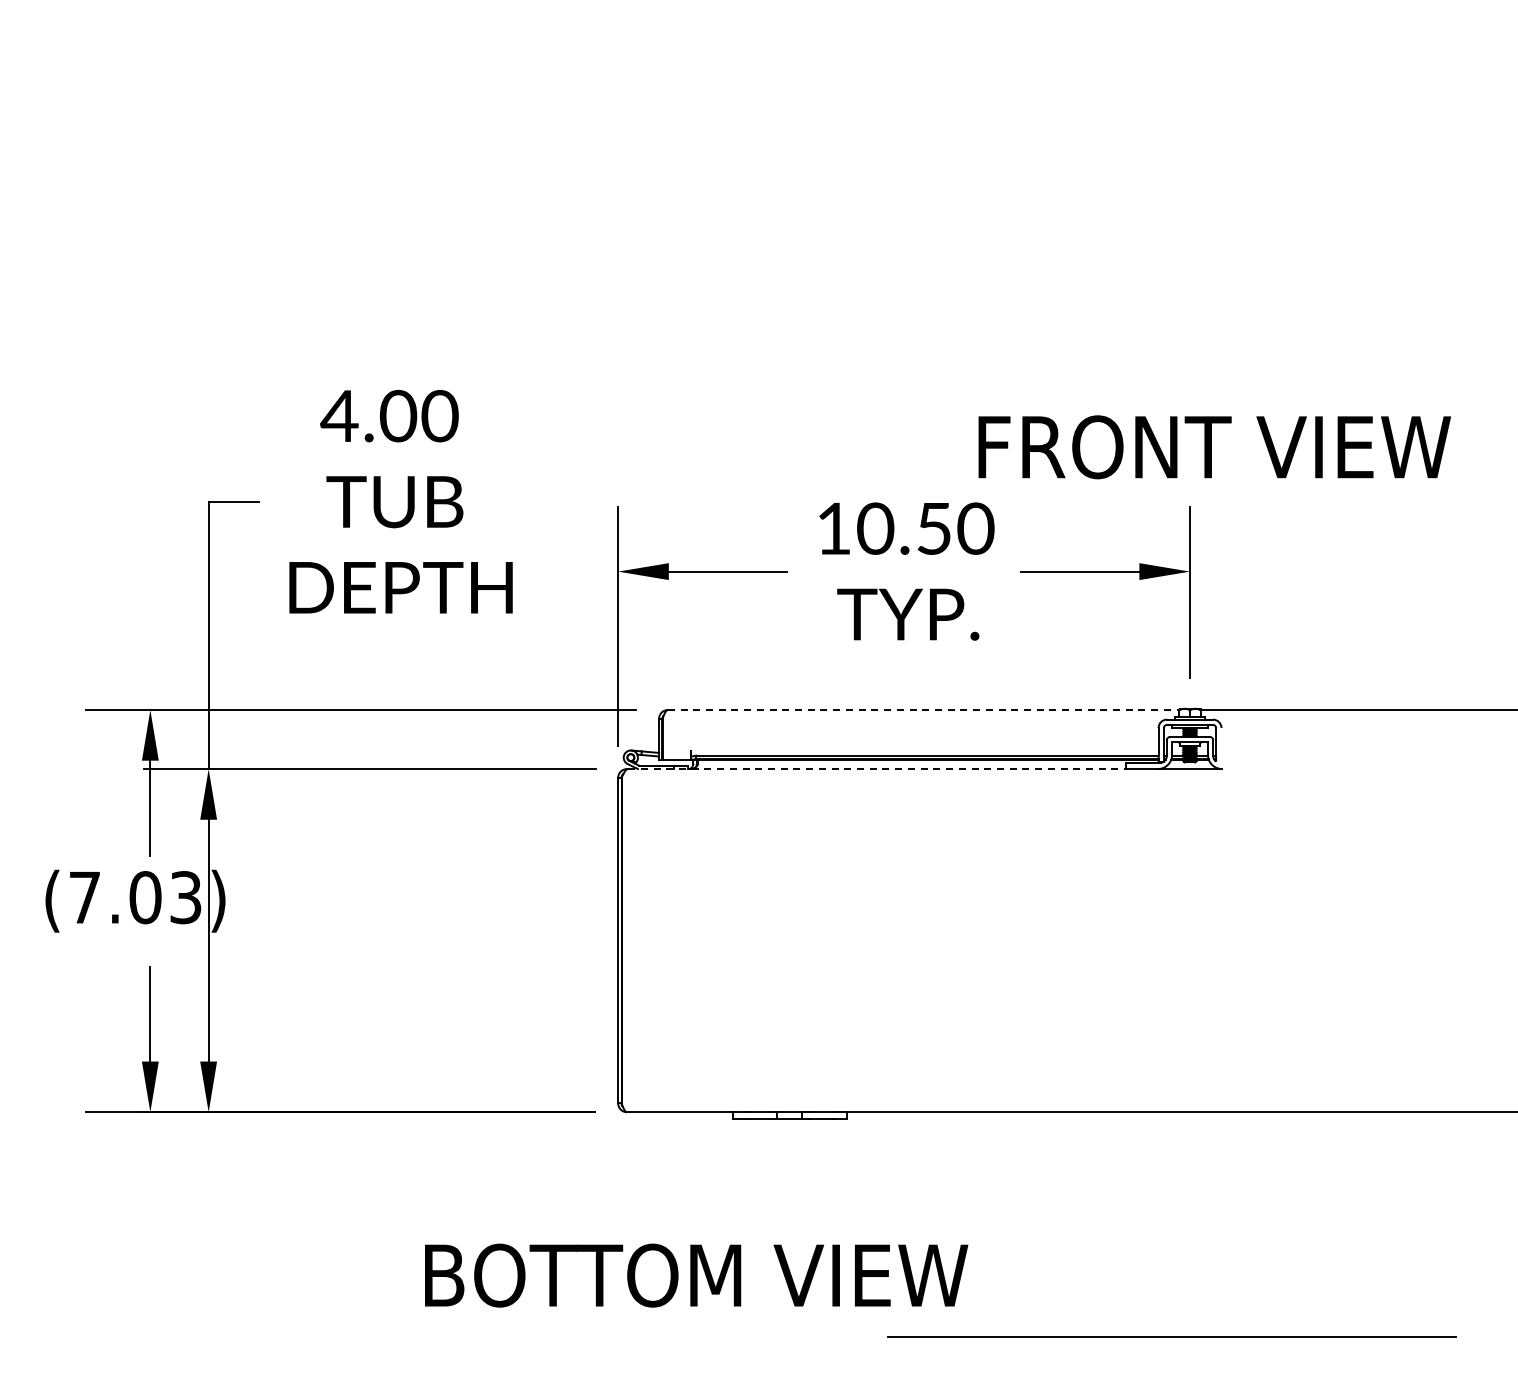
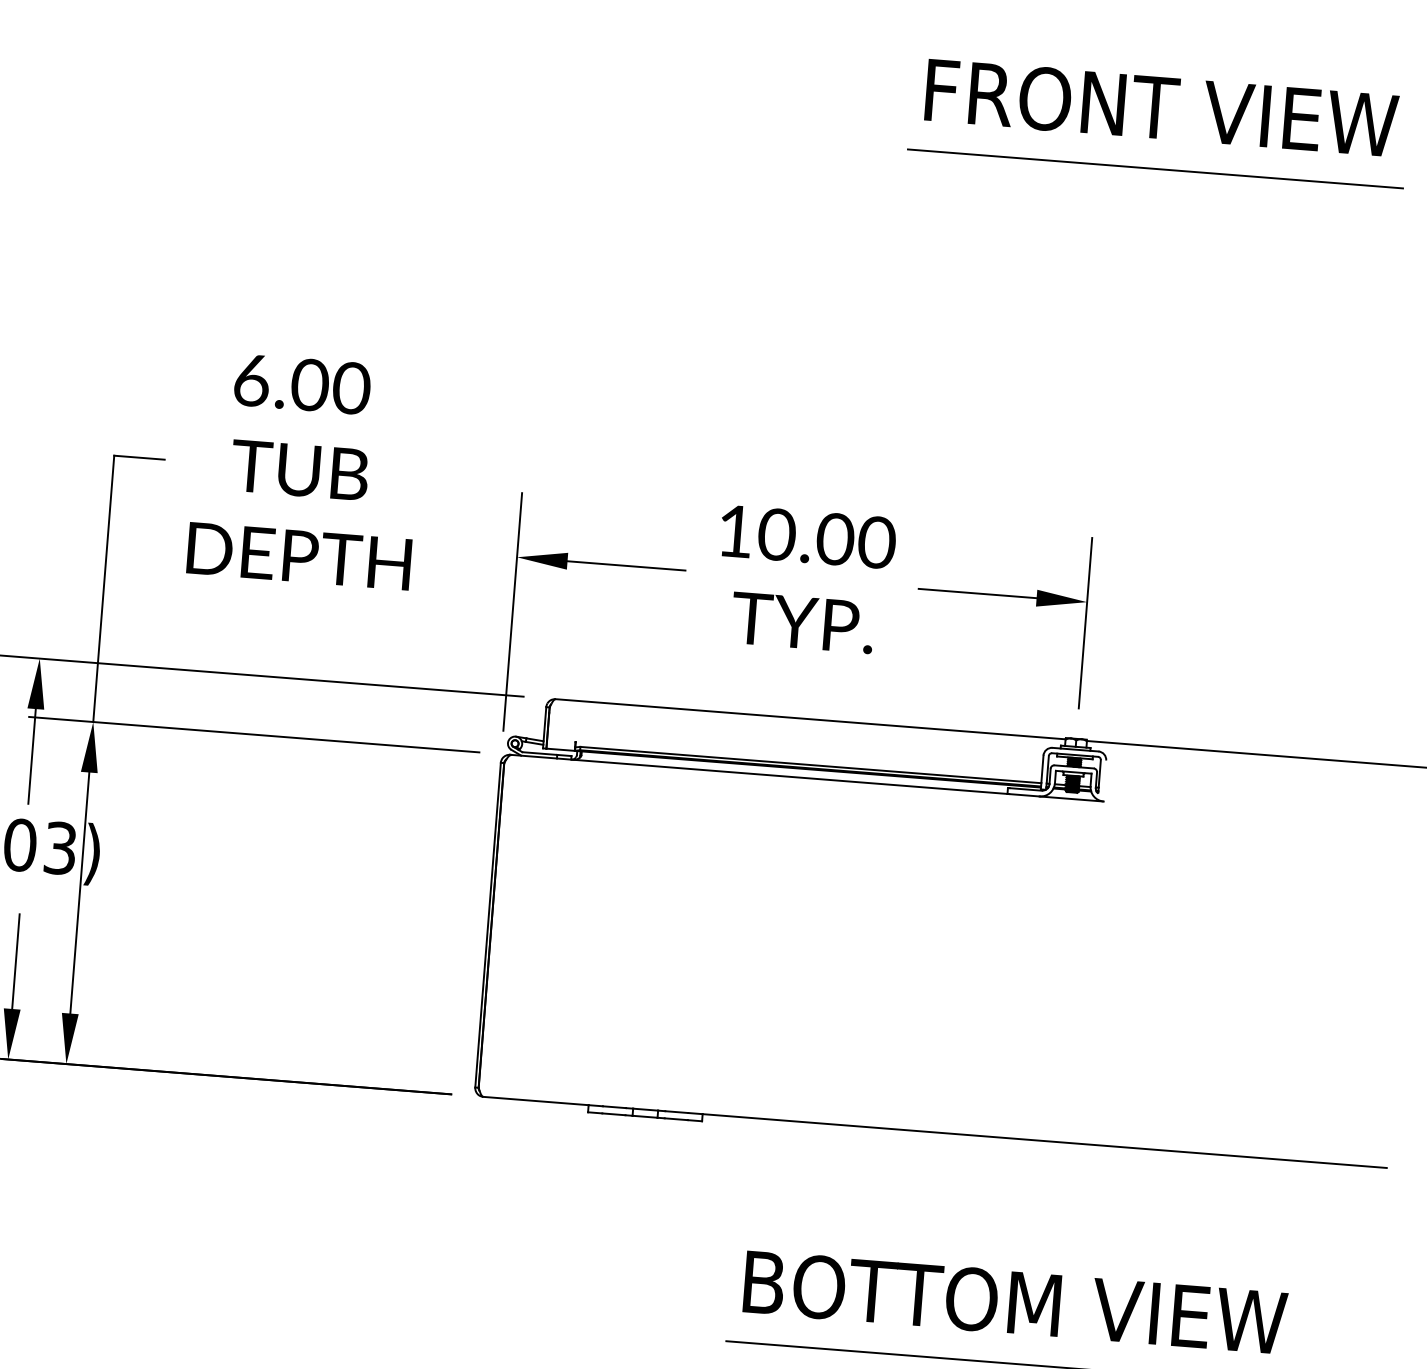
line: (1223, 134) -> (1154, 169), added
text: (339, 416) -> (251, 380), 4.00 -> 6.00
text: (1214, 447) -> (1161, 108), moved
text: (933, 528) -> (834, 539), 10.50 -> 10.00
line: (923, 710) -> (810, 719), dashed -> solid
line: (876, 769) -> (759, 774), dashed -> solid
text: (696, 1275) -> (1015, 1302), moved

